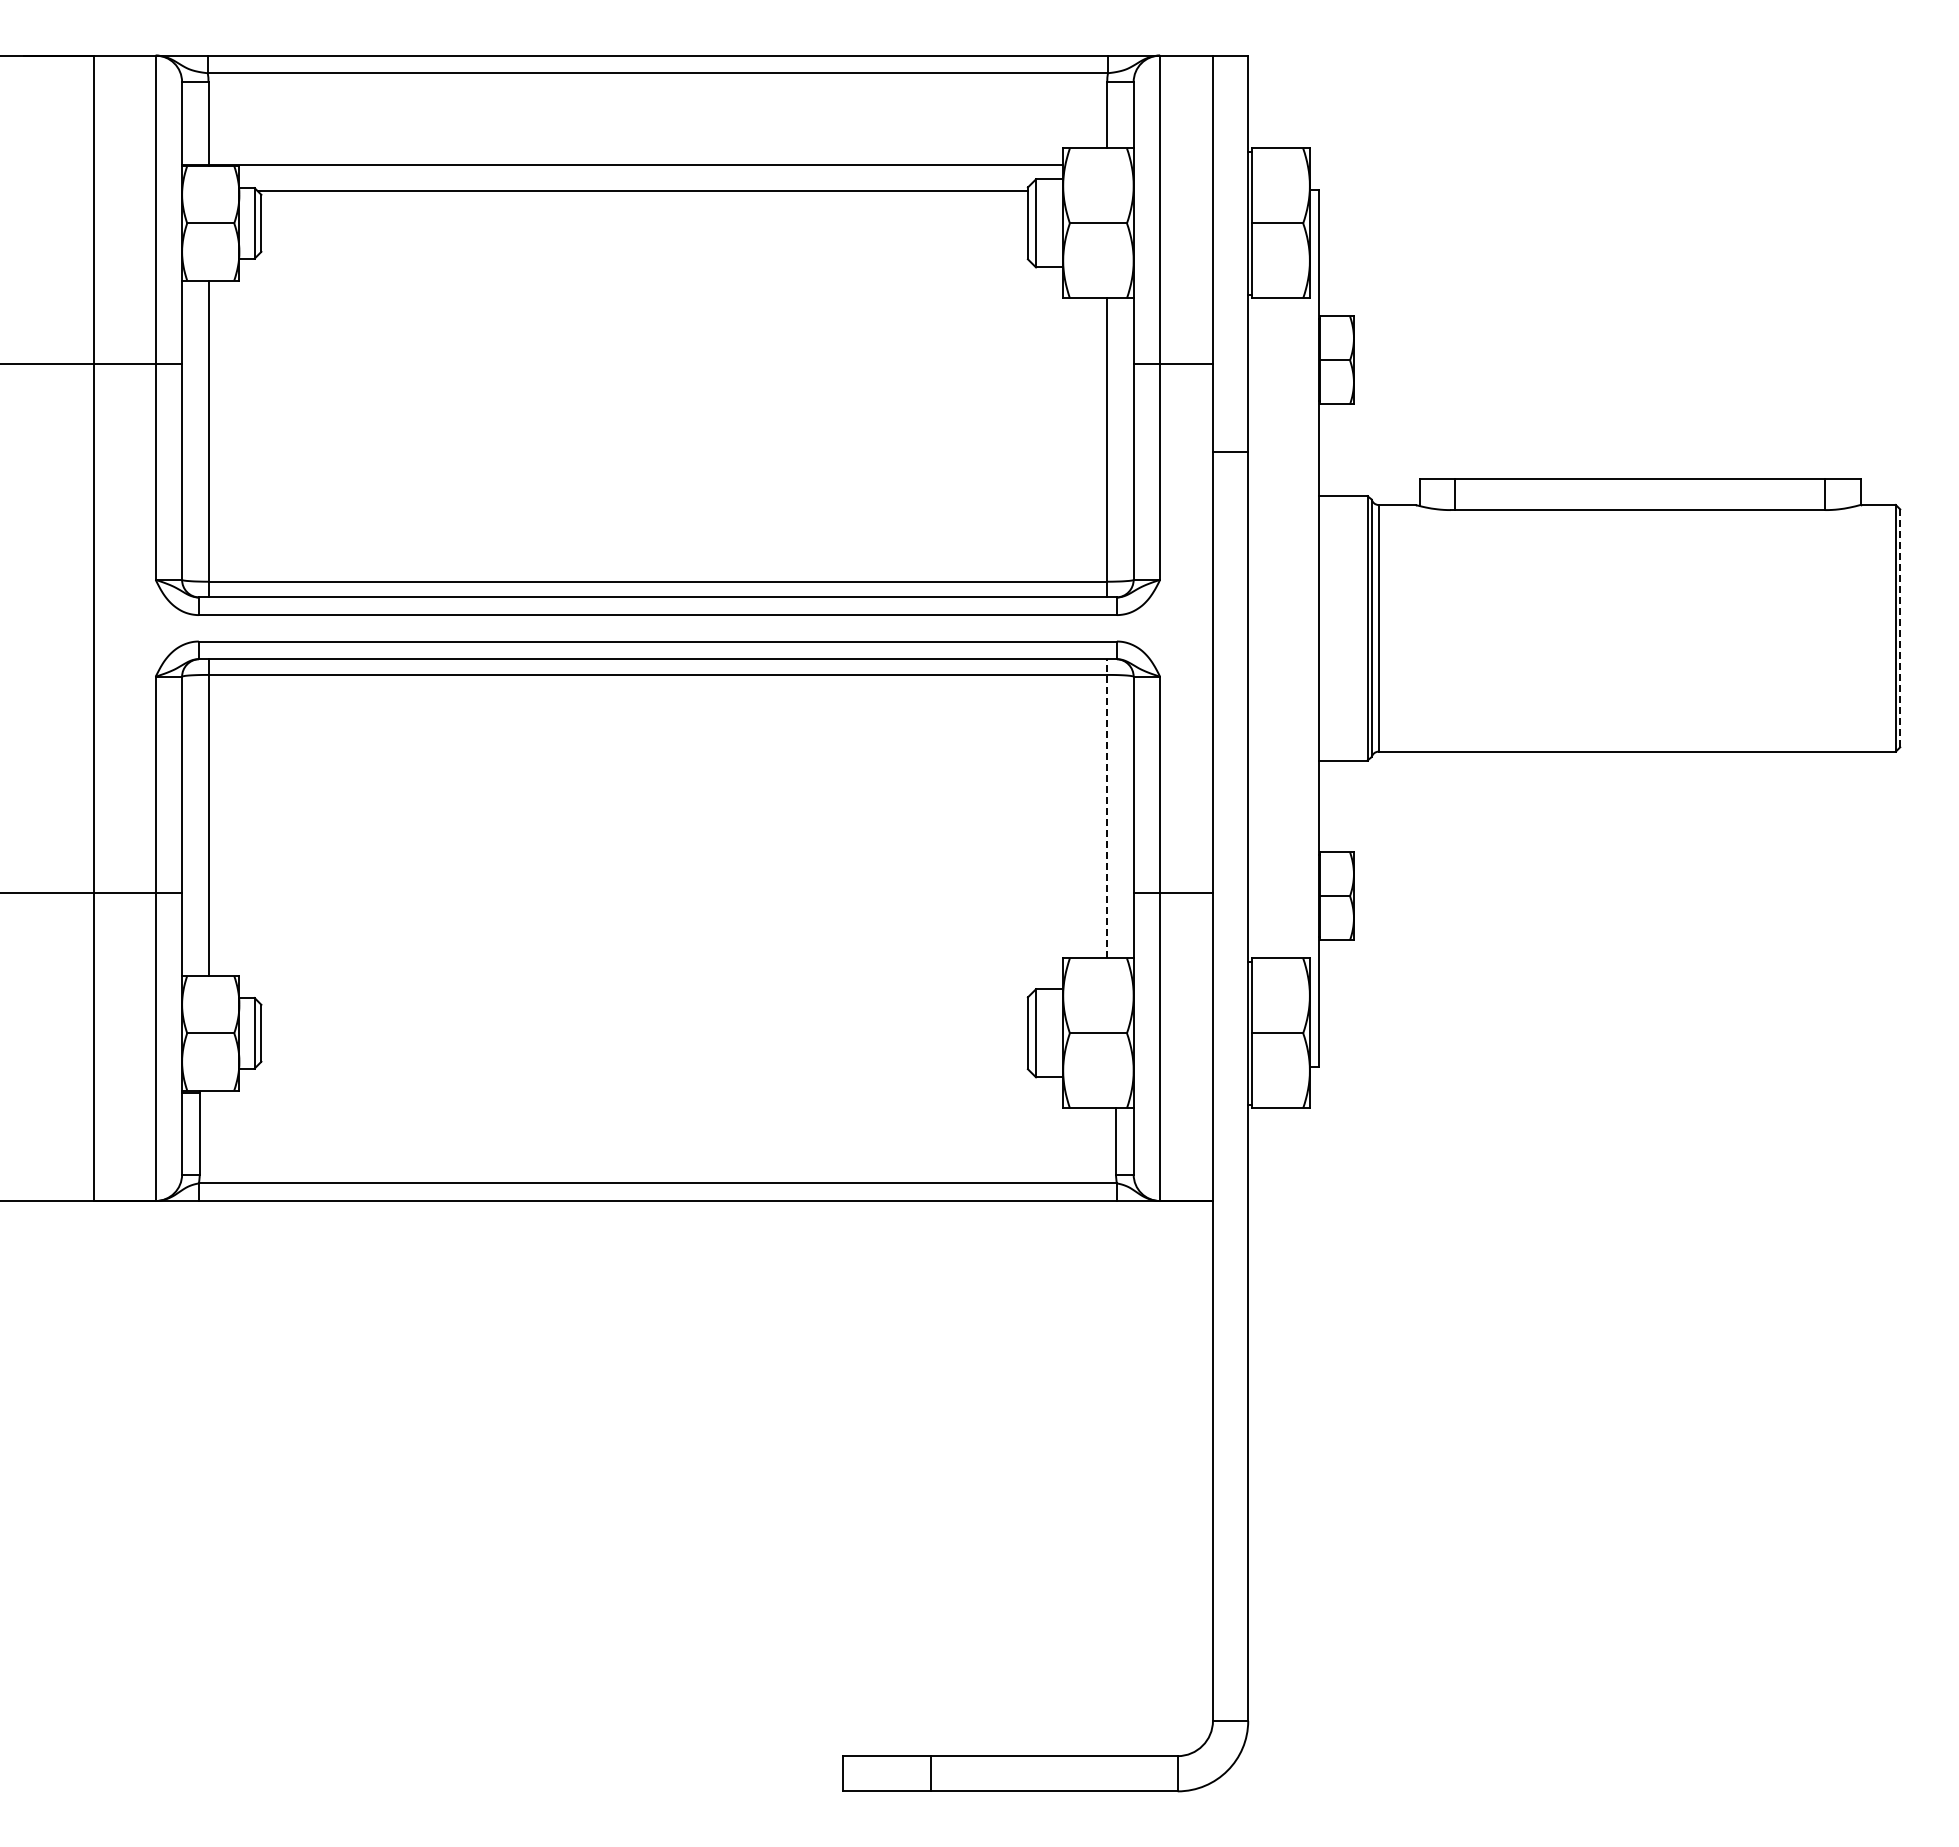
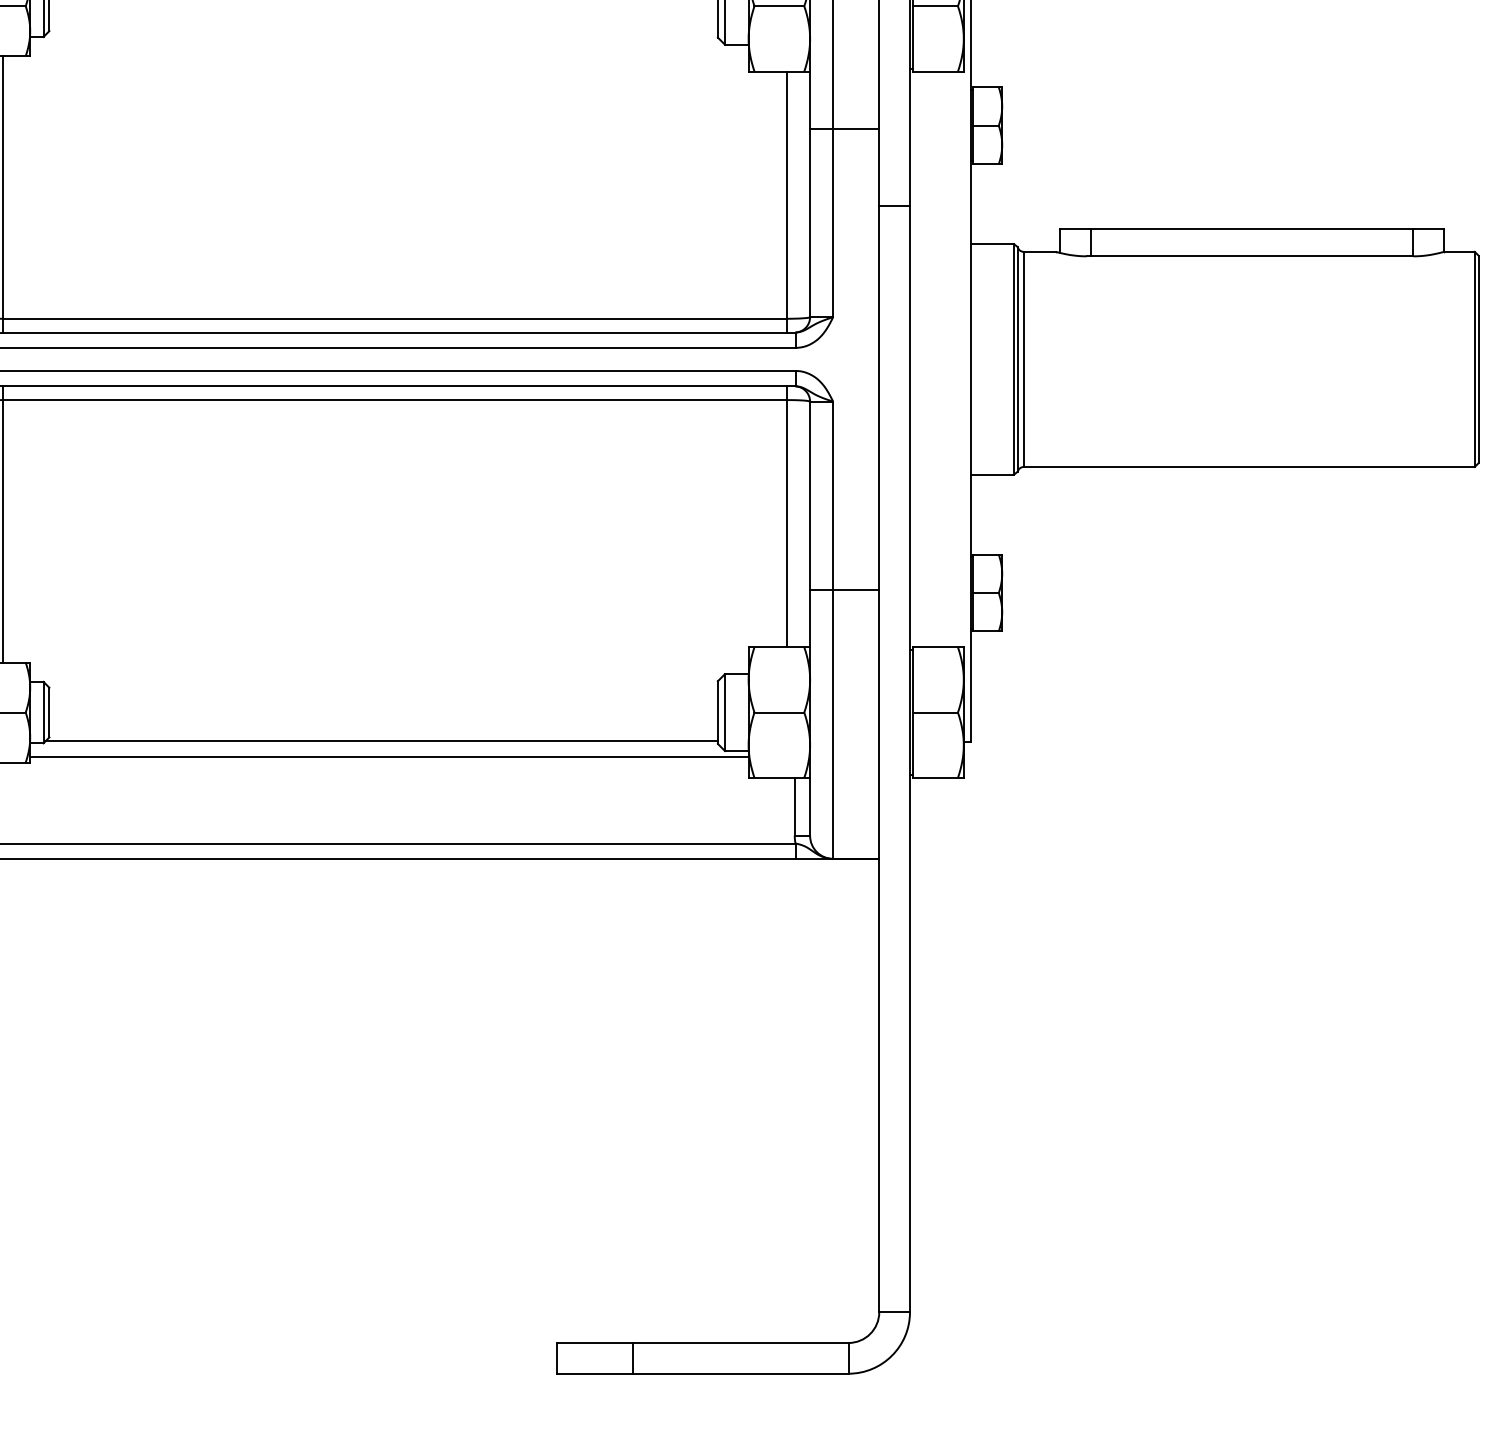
line: (1900, 628) -> (1478, 359), dashed -> solid
line: (1107, 808) -> (787, 516), dashed -> solid
line: (641, 1066) -> (380, 741), added
line: (651, 1083) -> (389, 756), added

